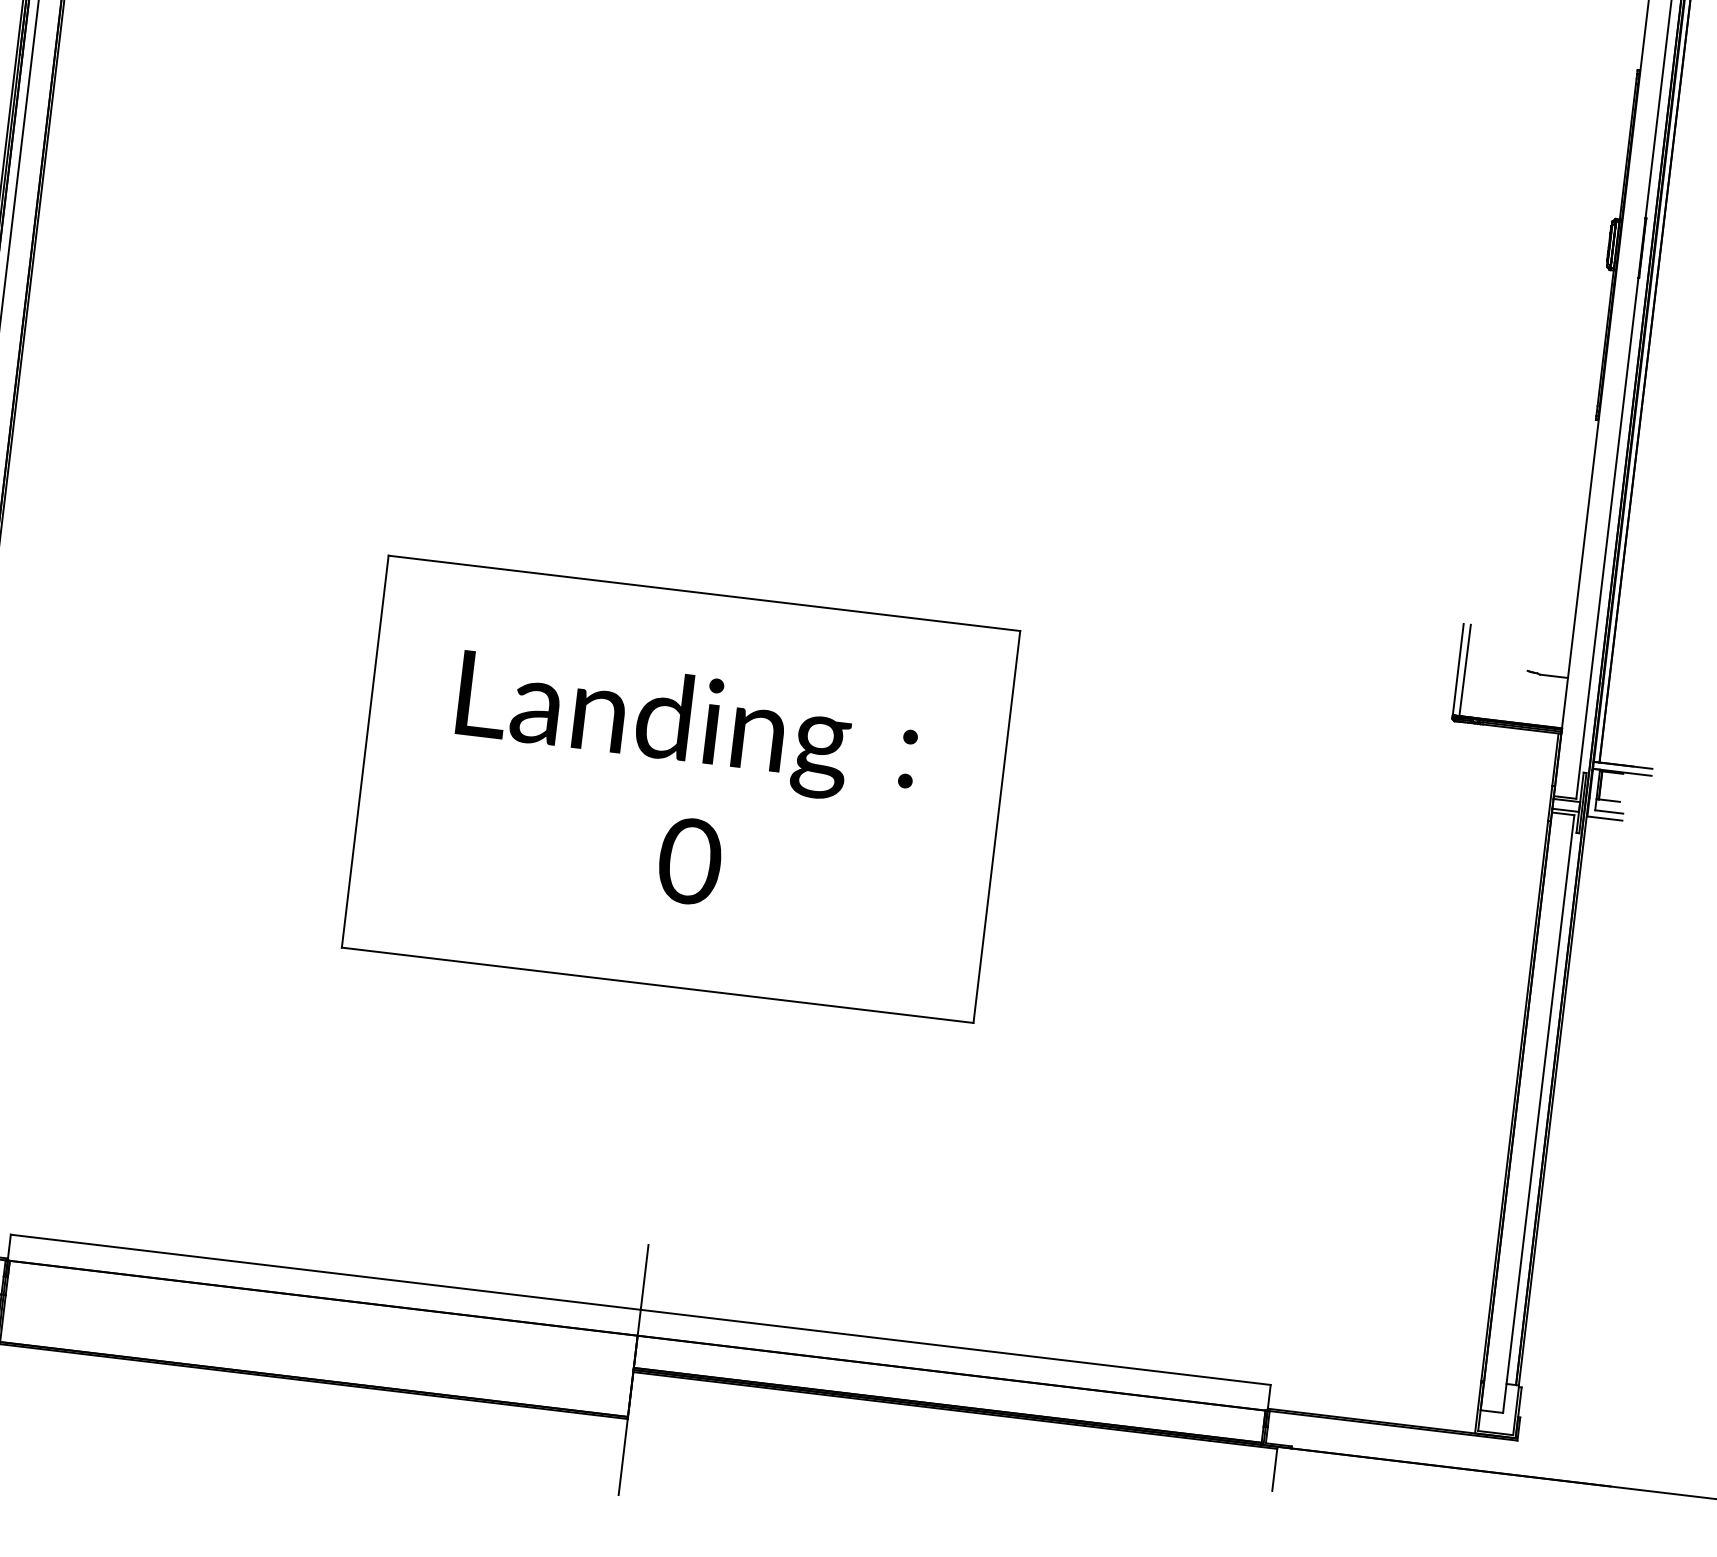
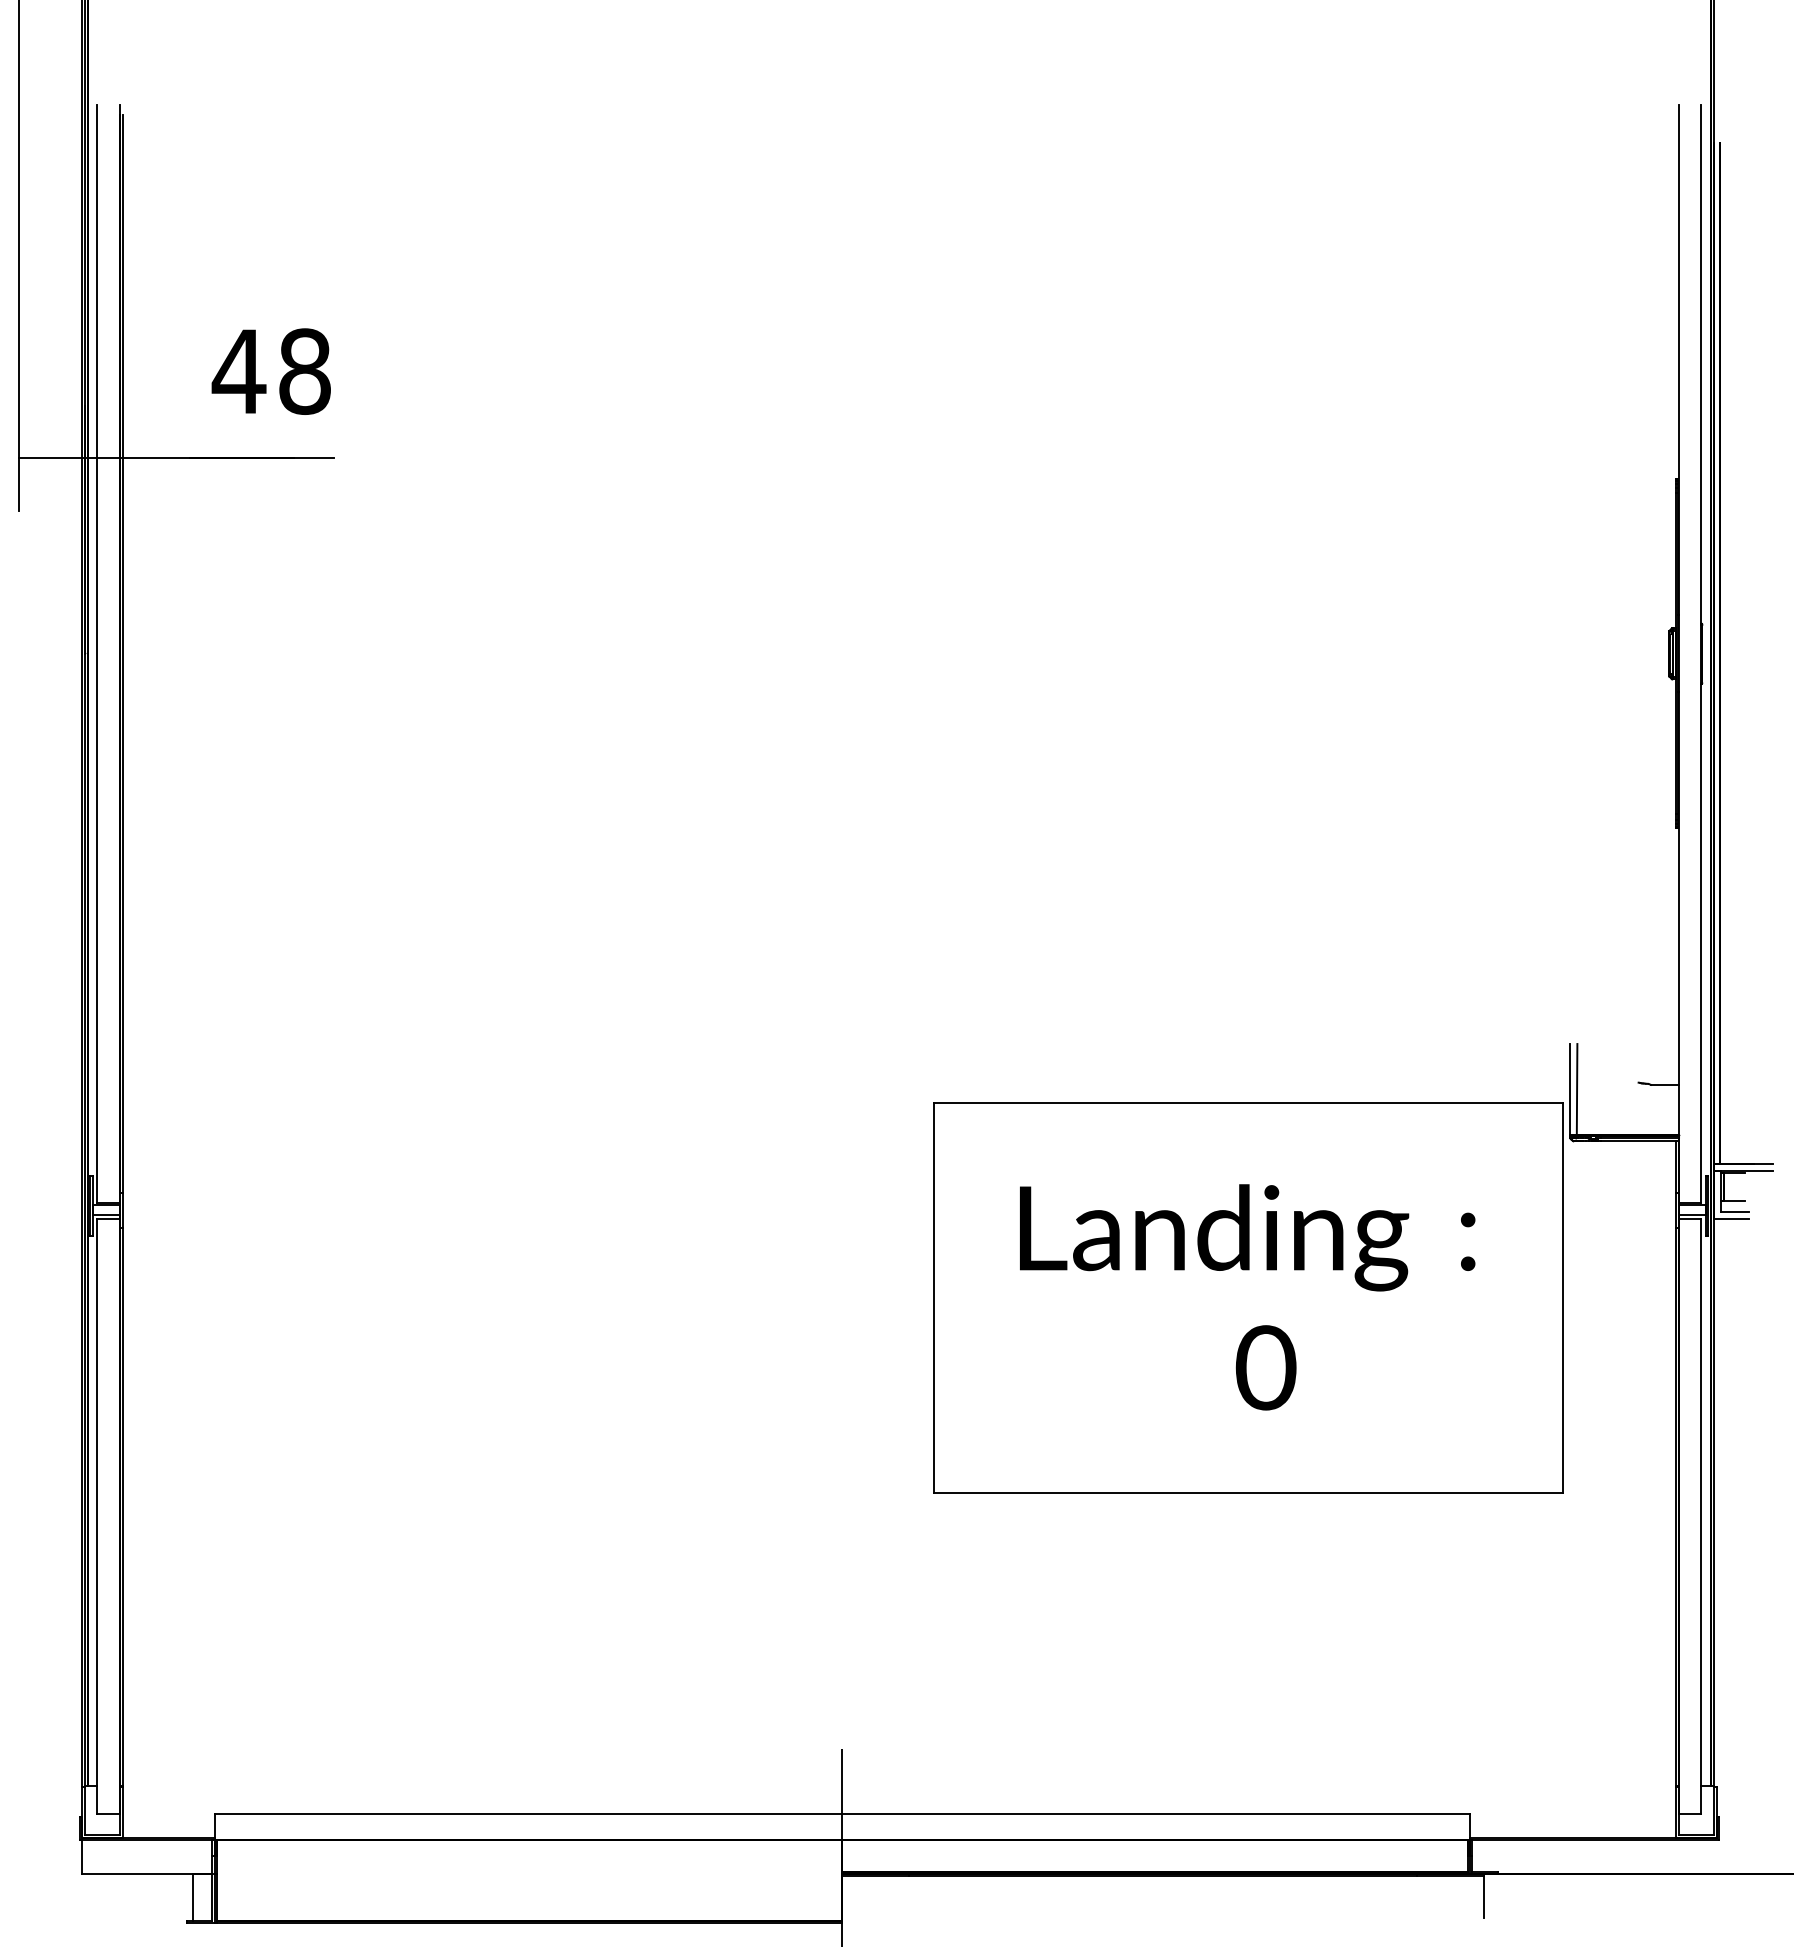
part: (680, 788) -> (1248, 1297), moved

